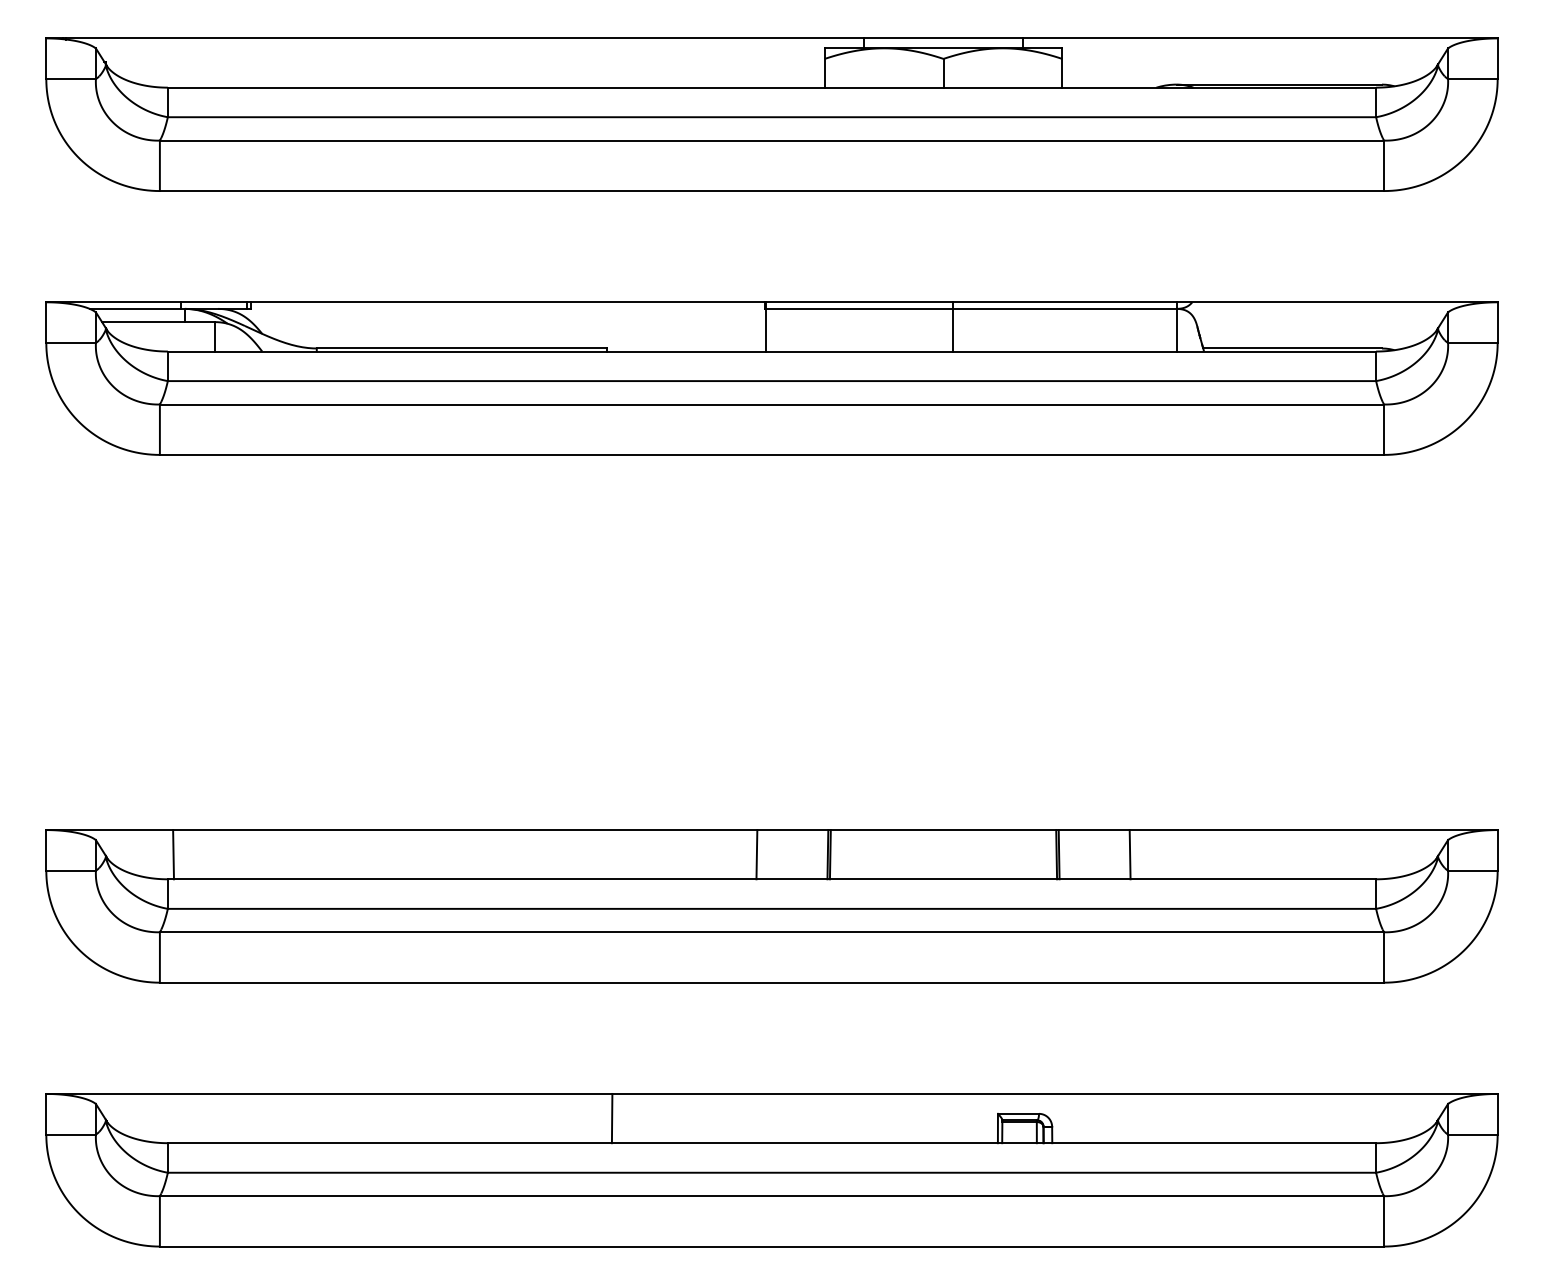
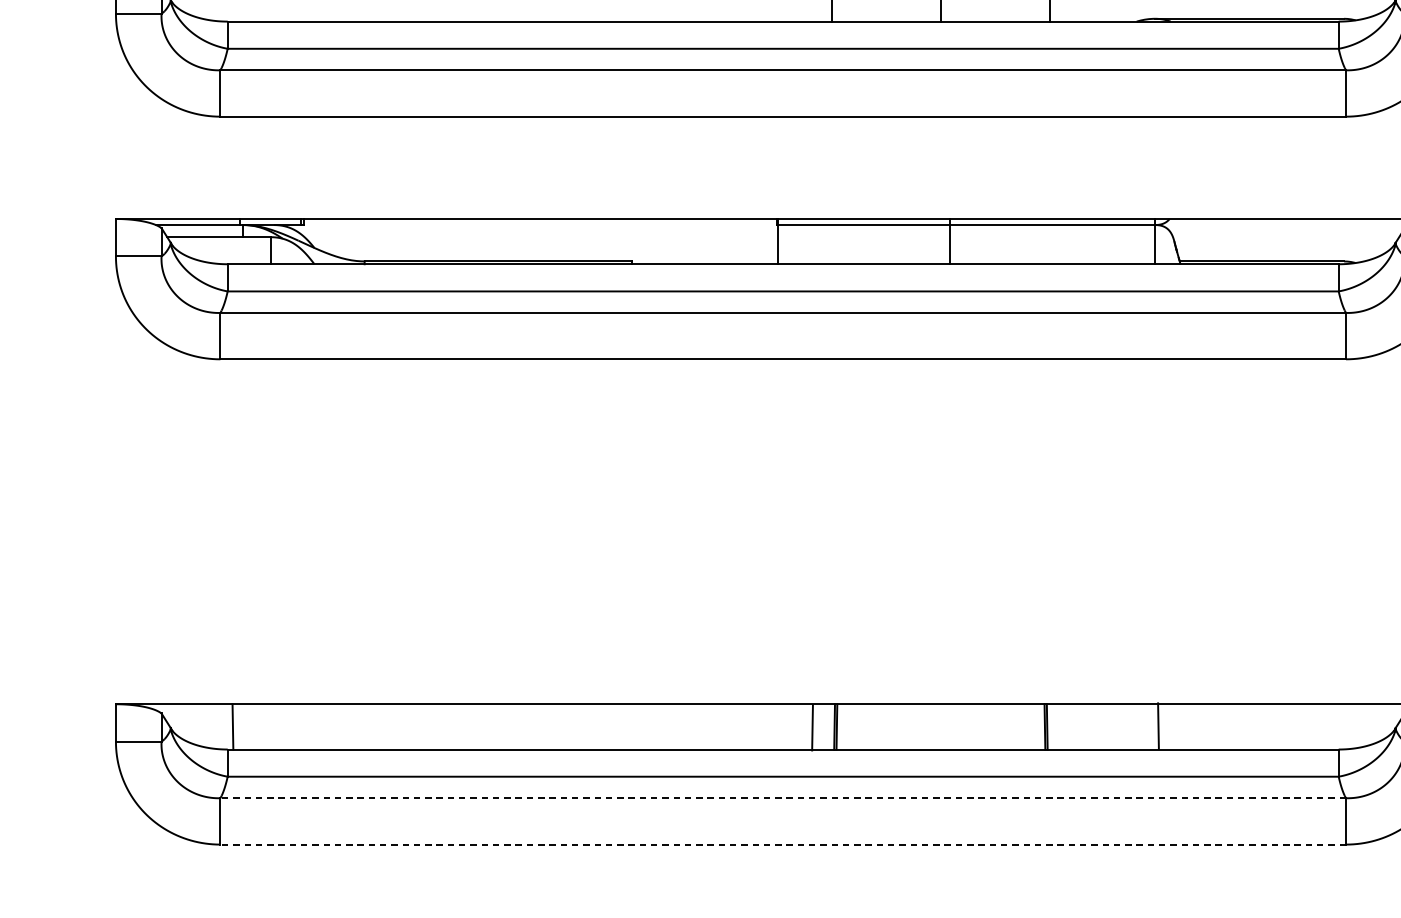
line: (756, 854) -> (812, 727), moved
line: (1129, 854) -> (1157, 725), moved
line: (771, 932) -> (782, 798), solid -> dashed
line: (771, 982) -> (782, 844), solid -> dashed

